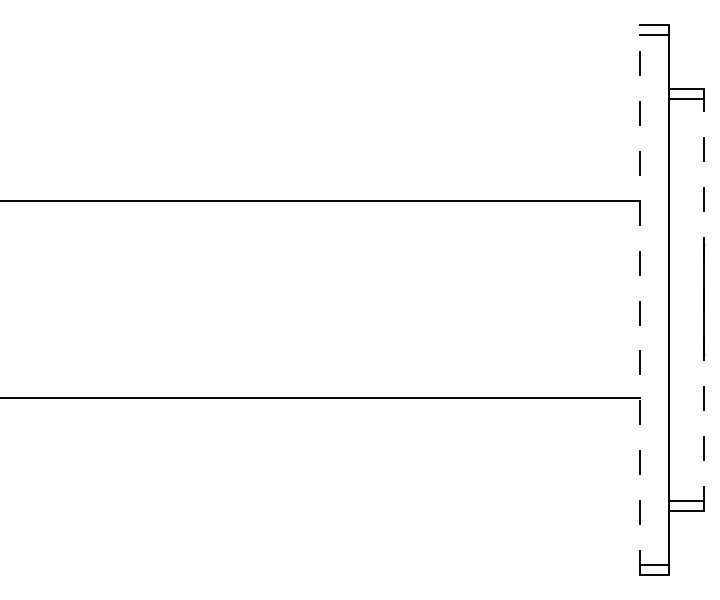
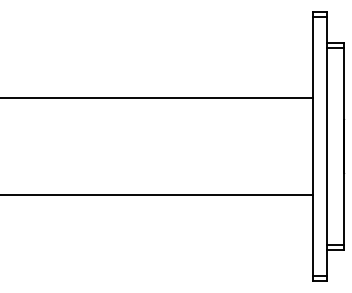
line: (702, 297) -> (343, 145), dashed -> solid
line: (639, 300) -> (312, 146), dashed -> solid

